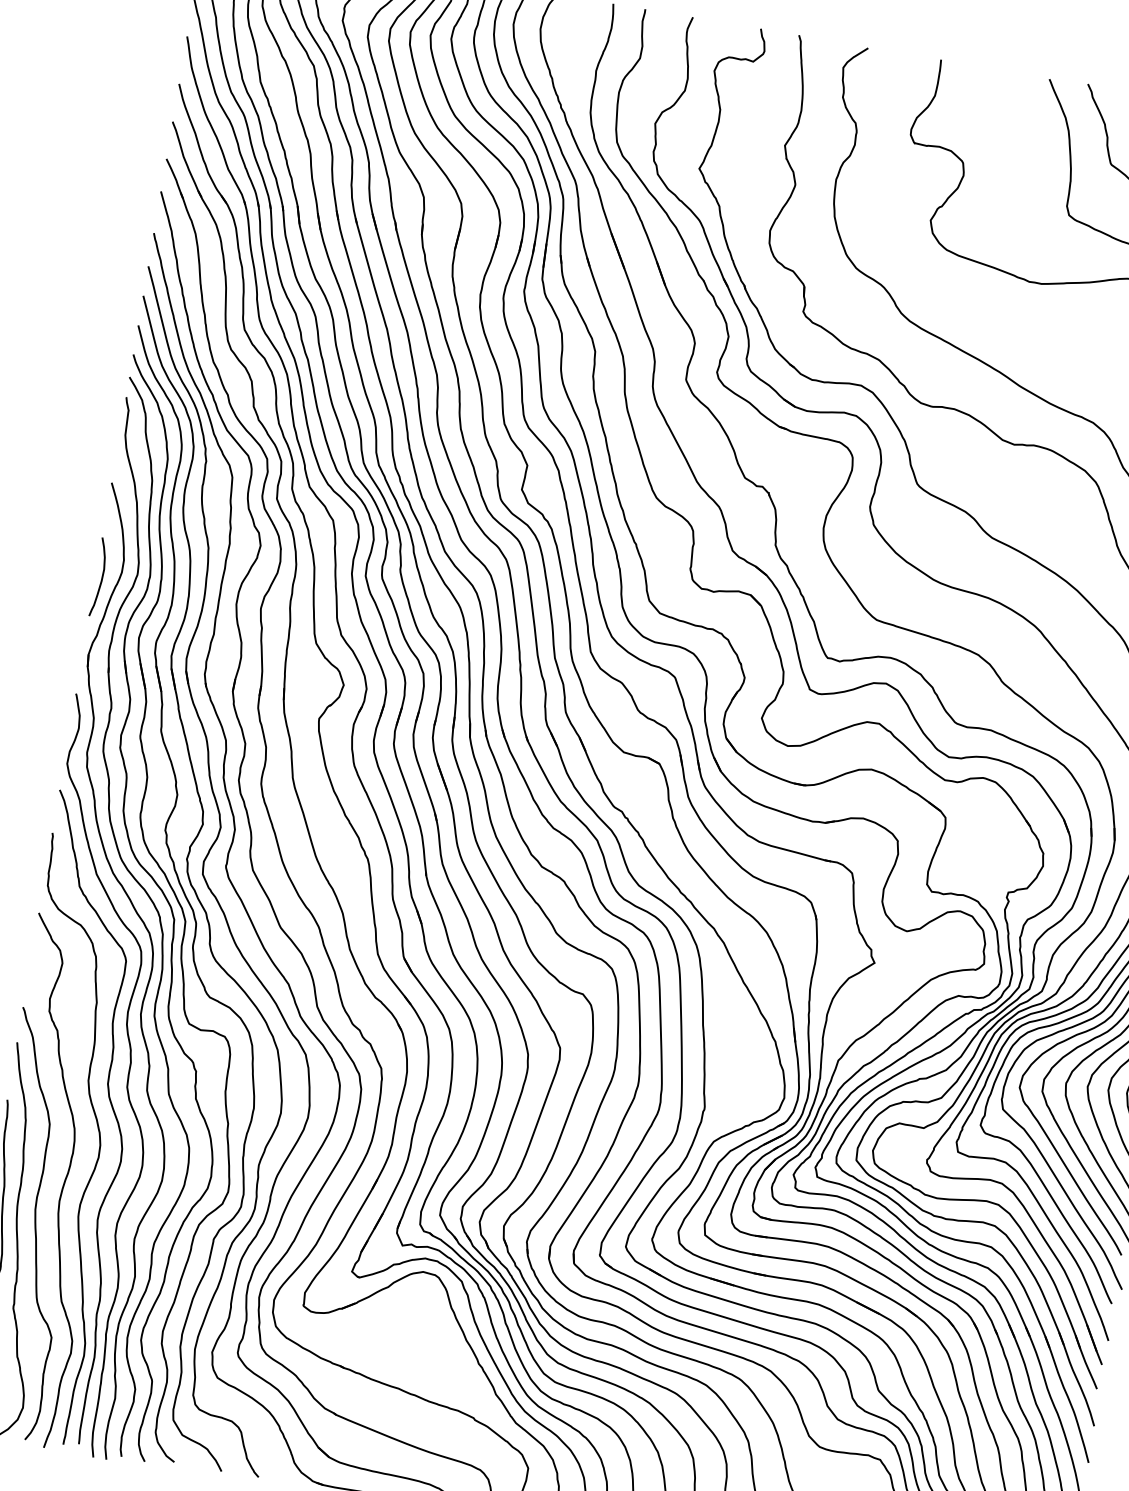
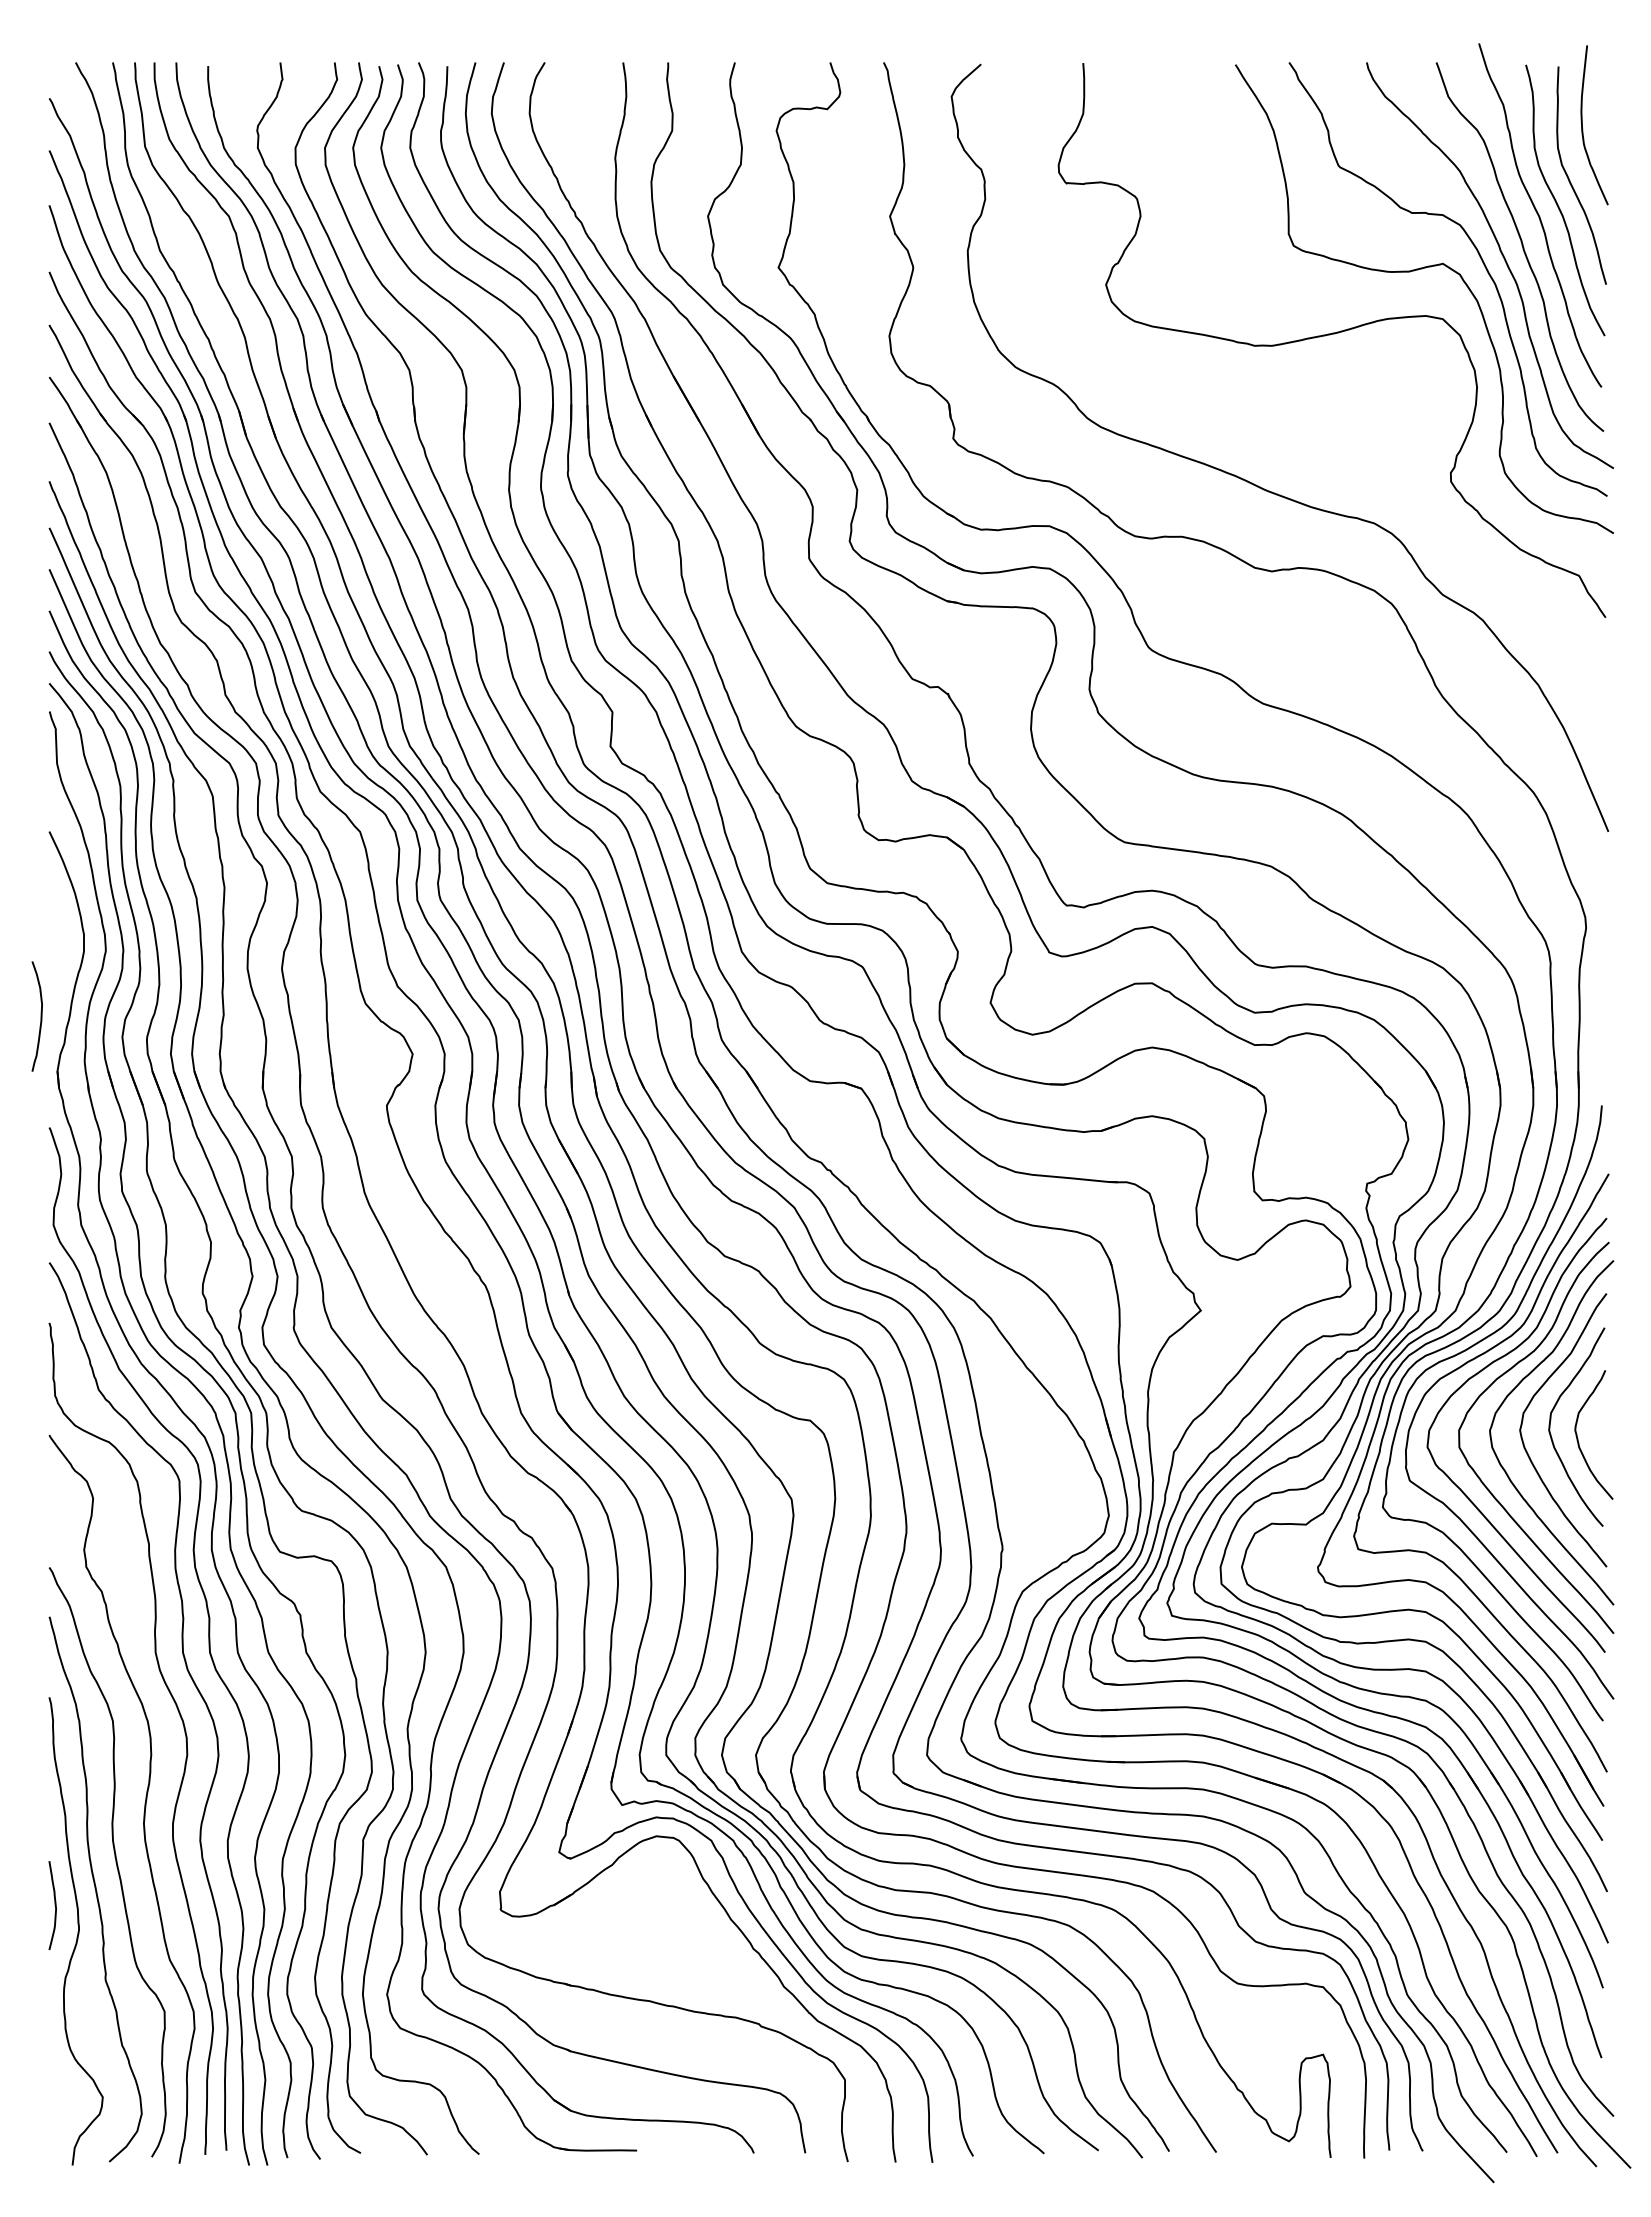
curve: (101, 577) -> (40, 1016), moved

